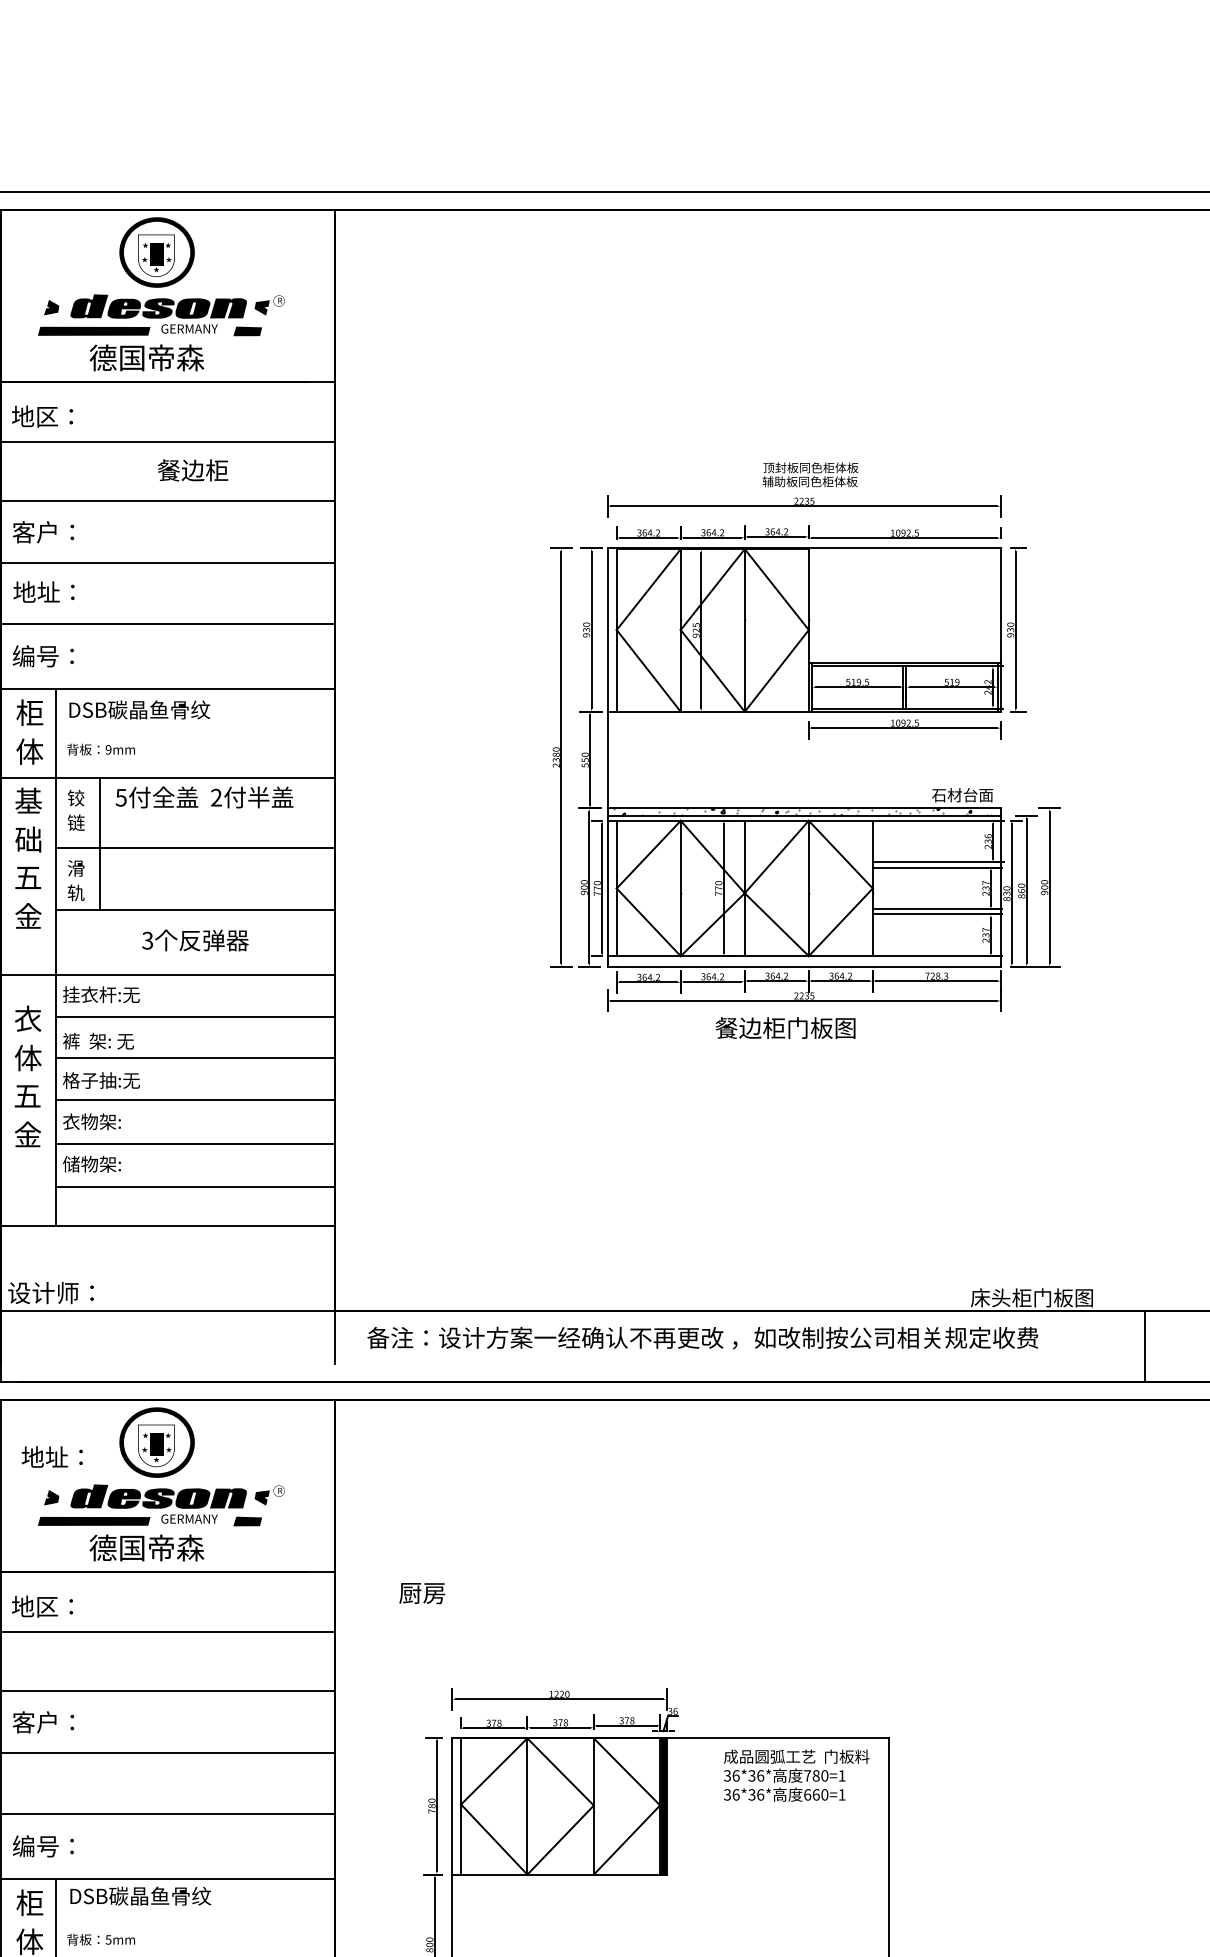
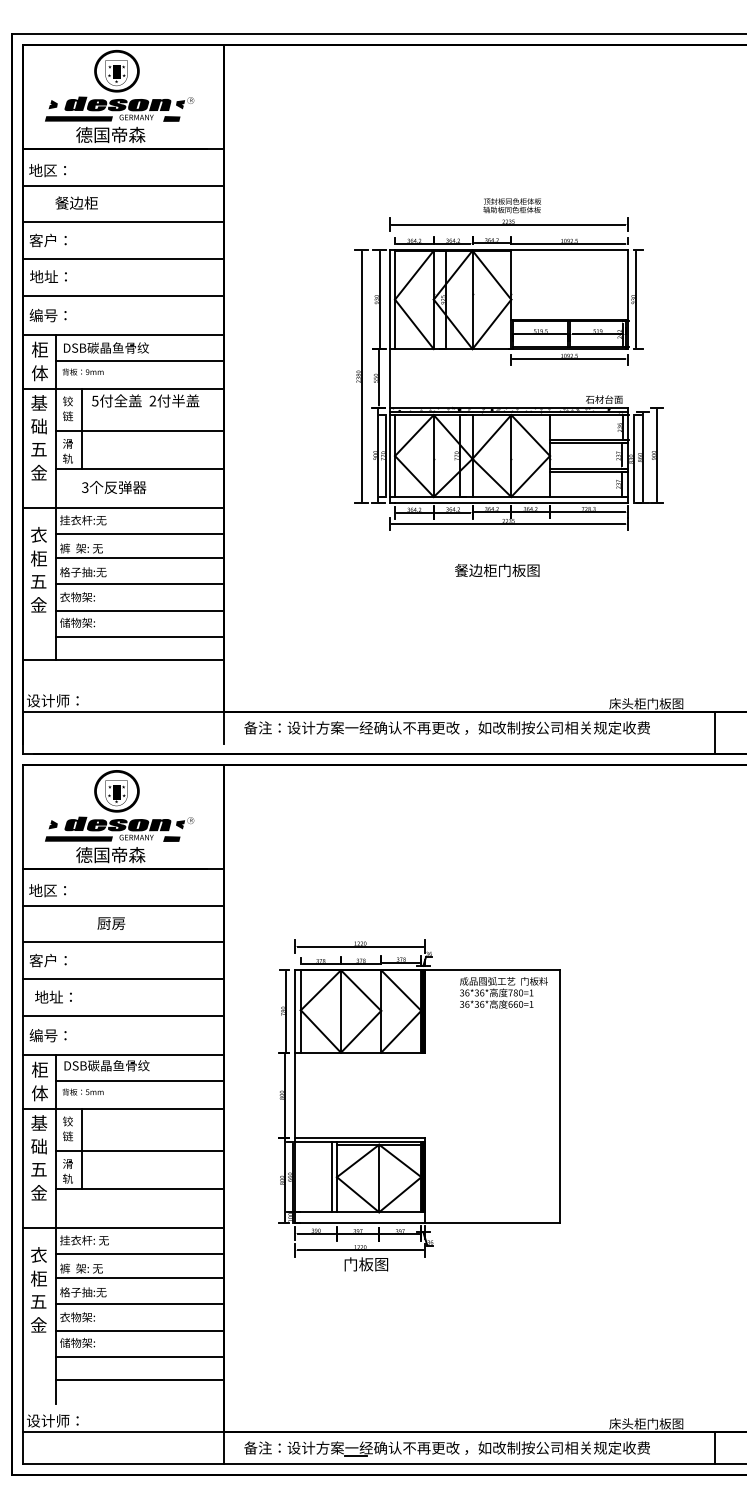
text: (192, 469) -> (76, 202), moved
line: (194, 732) -> (139, 361), added
text: (196, 940) -> (114, 487), moved
text: (786, 1028) -> (497, 570), moved
text: (27, 1057) -> (38, 558), 体 -> 柜
text: (52, 1456) -> (53, 996), moved
text: (422, 1593) -> (111, 923), moved
line: (194, 1922) -> (139, 1081), added

